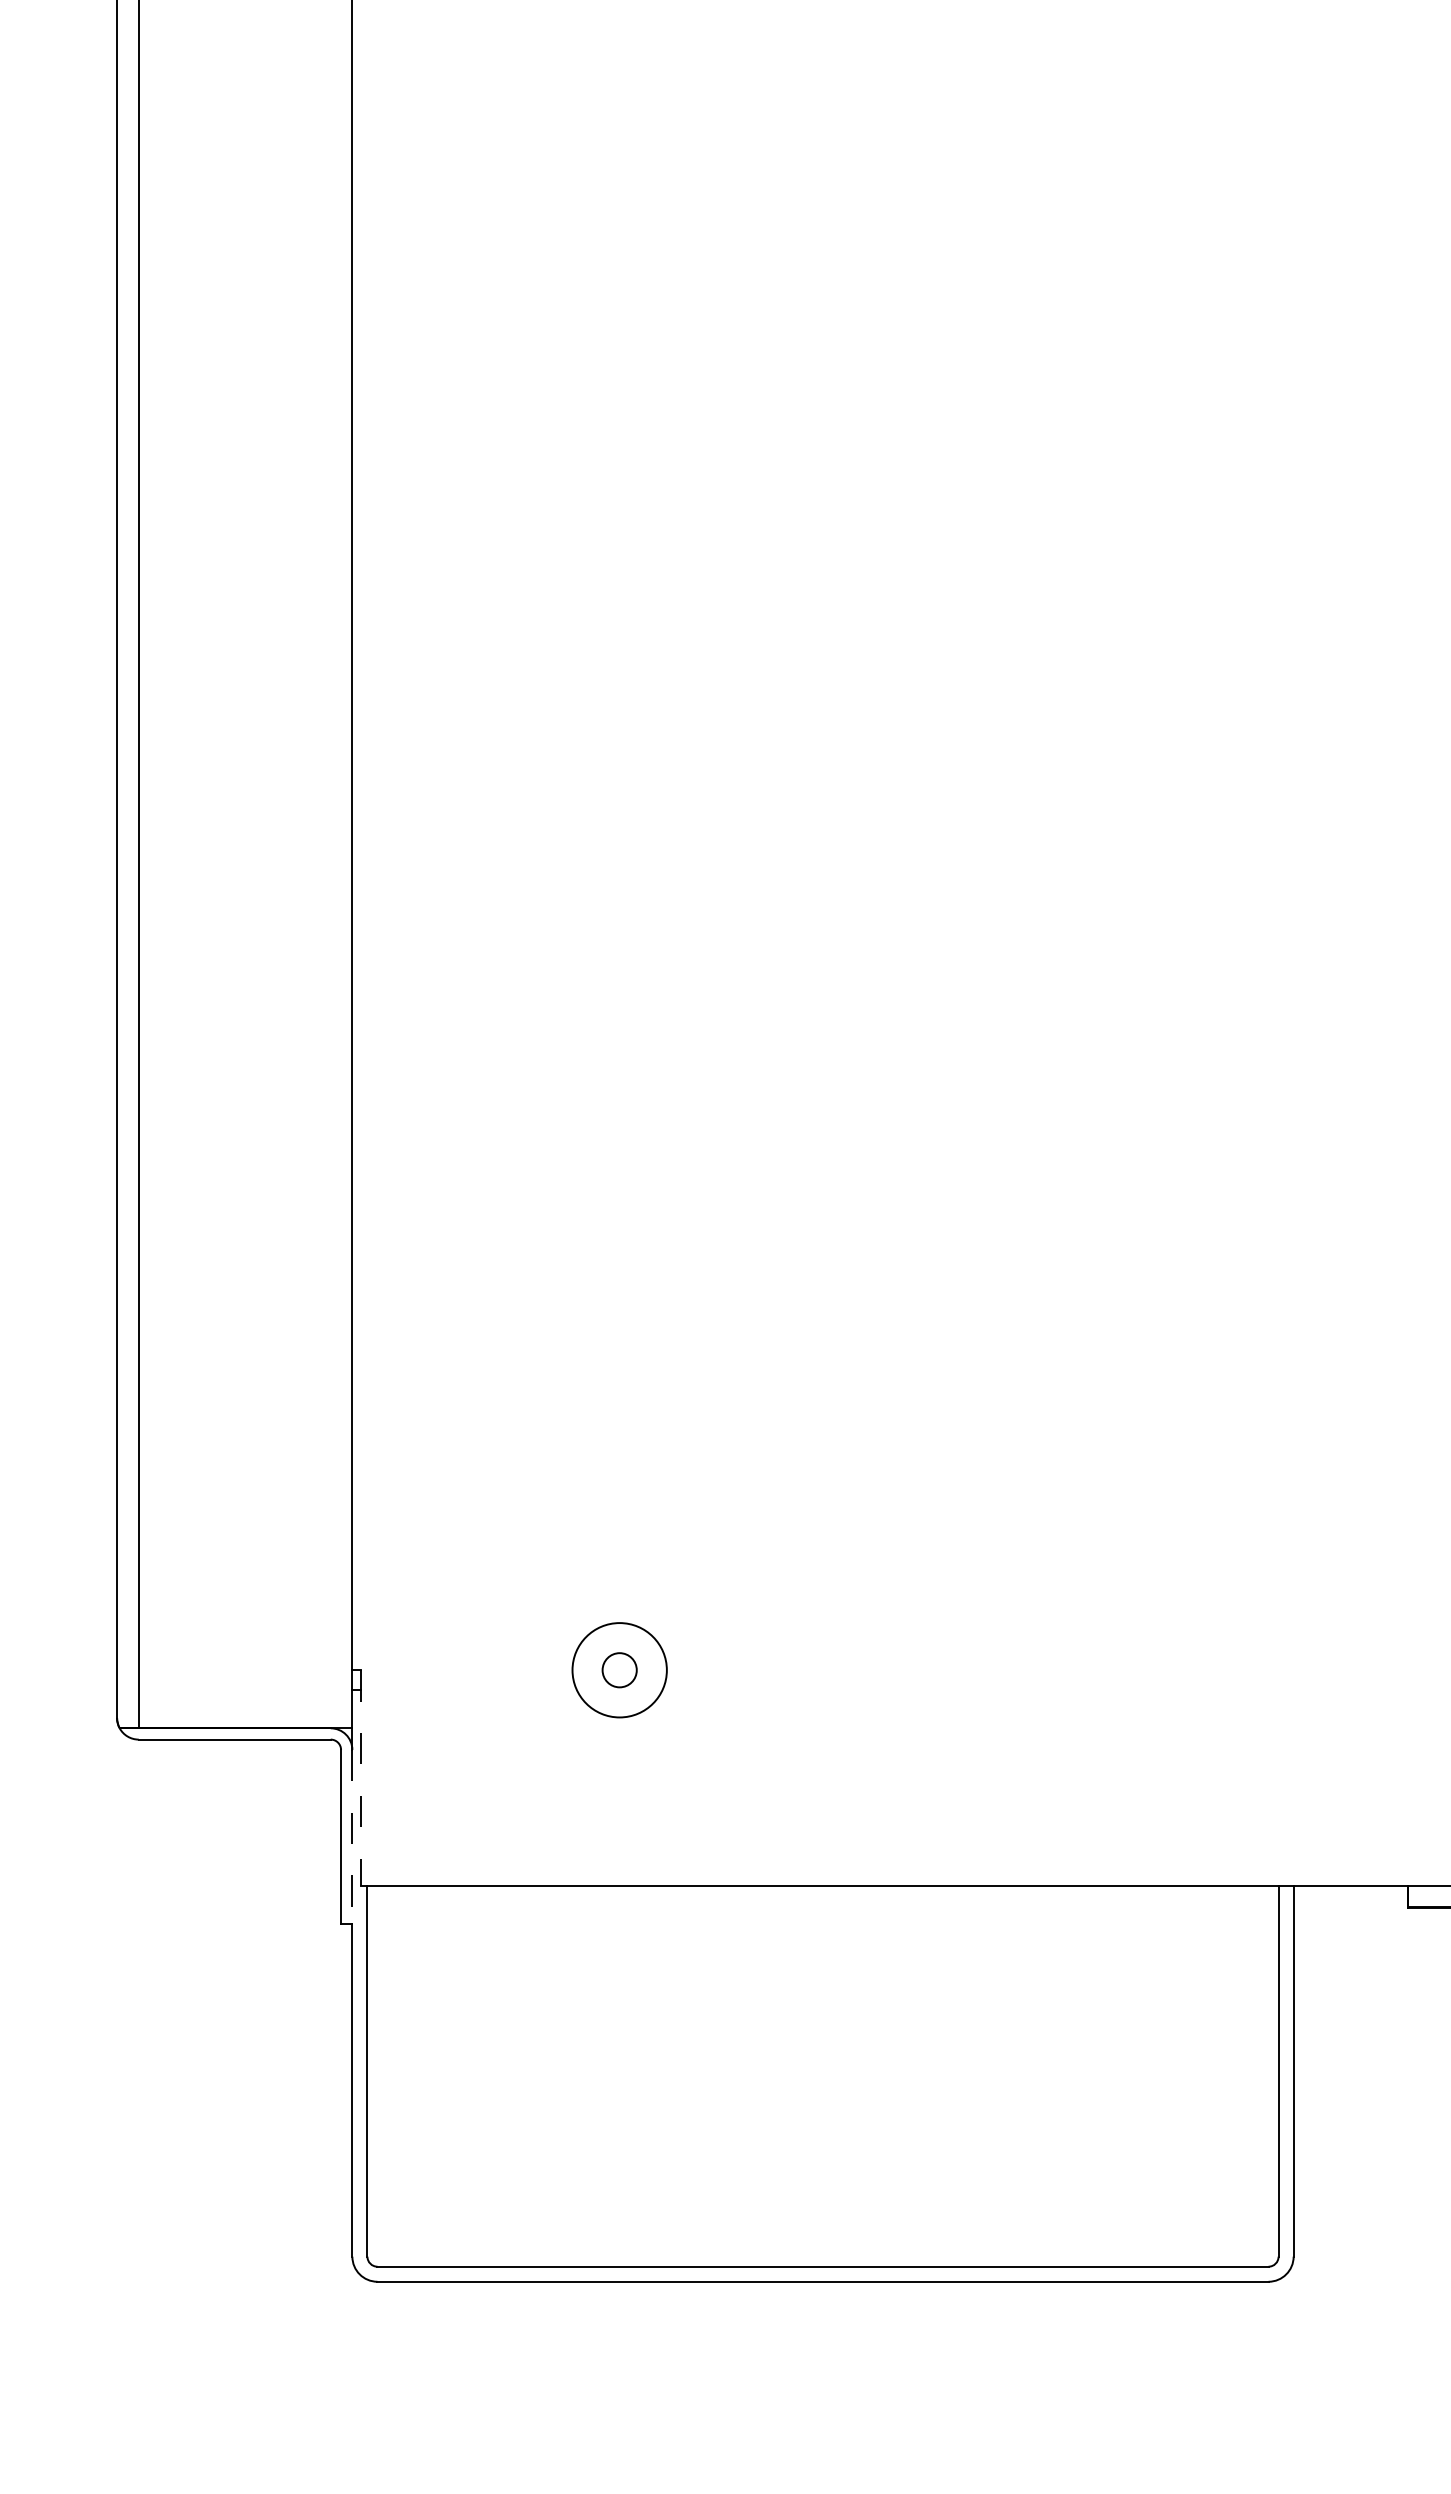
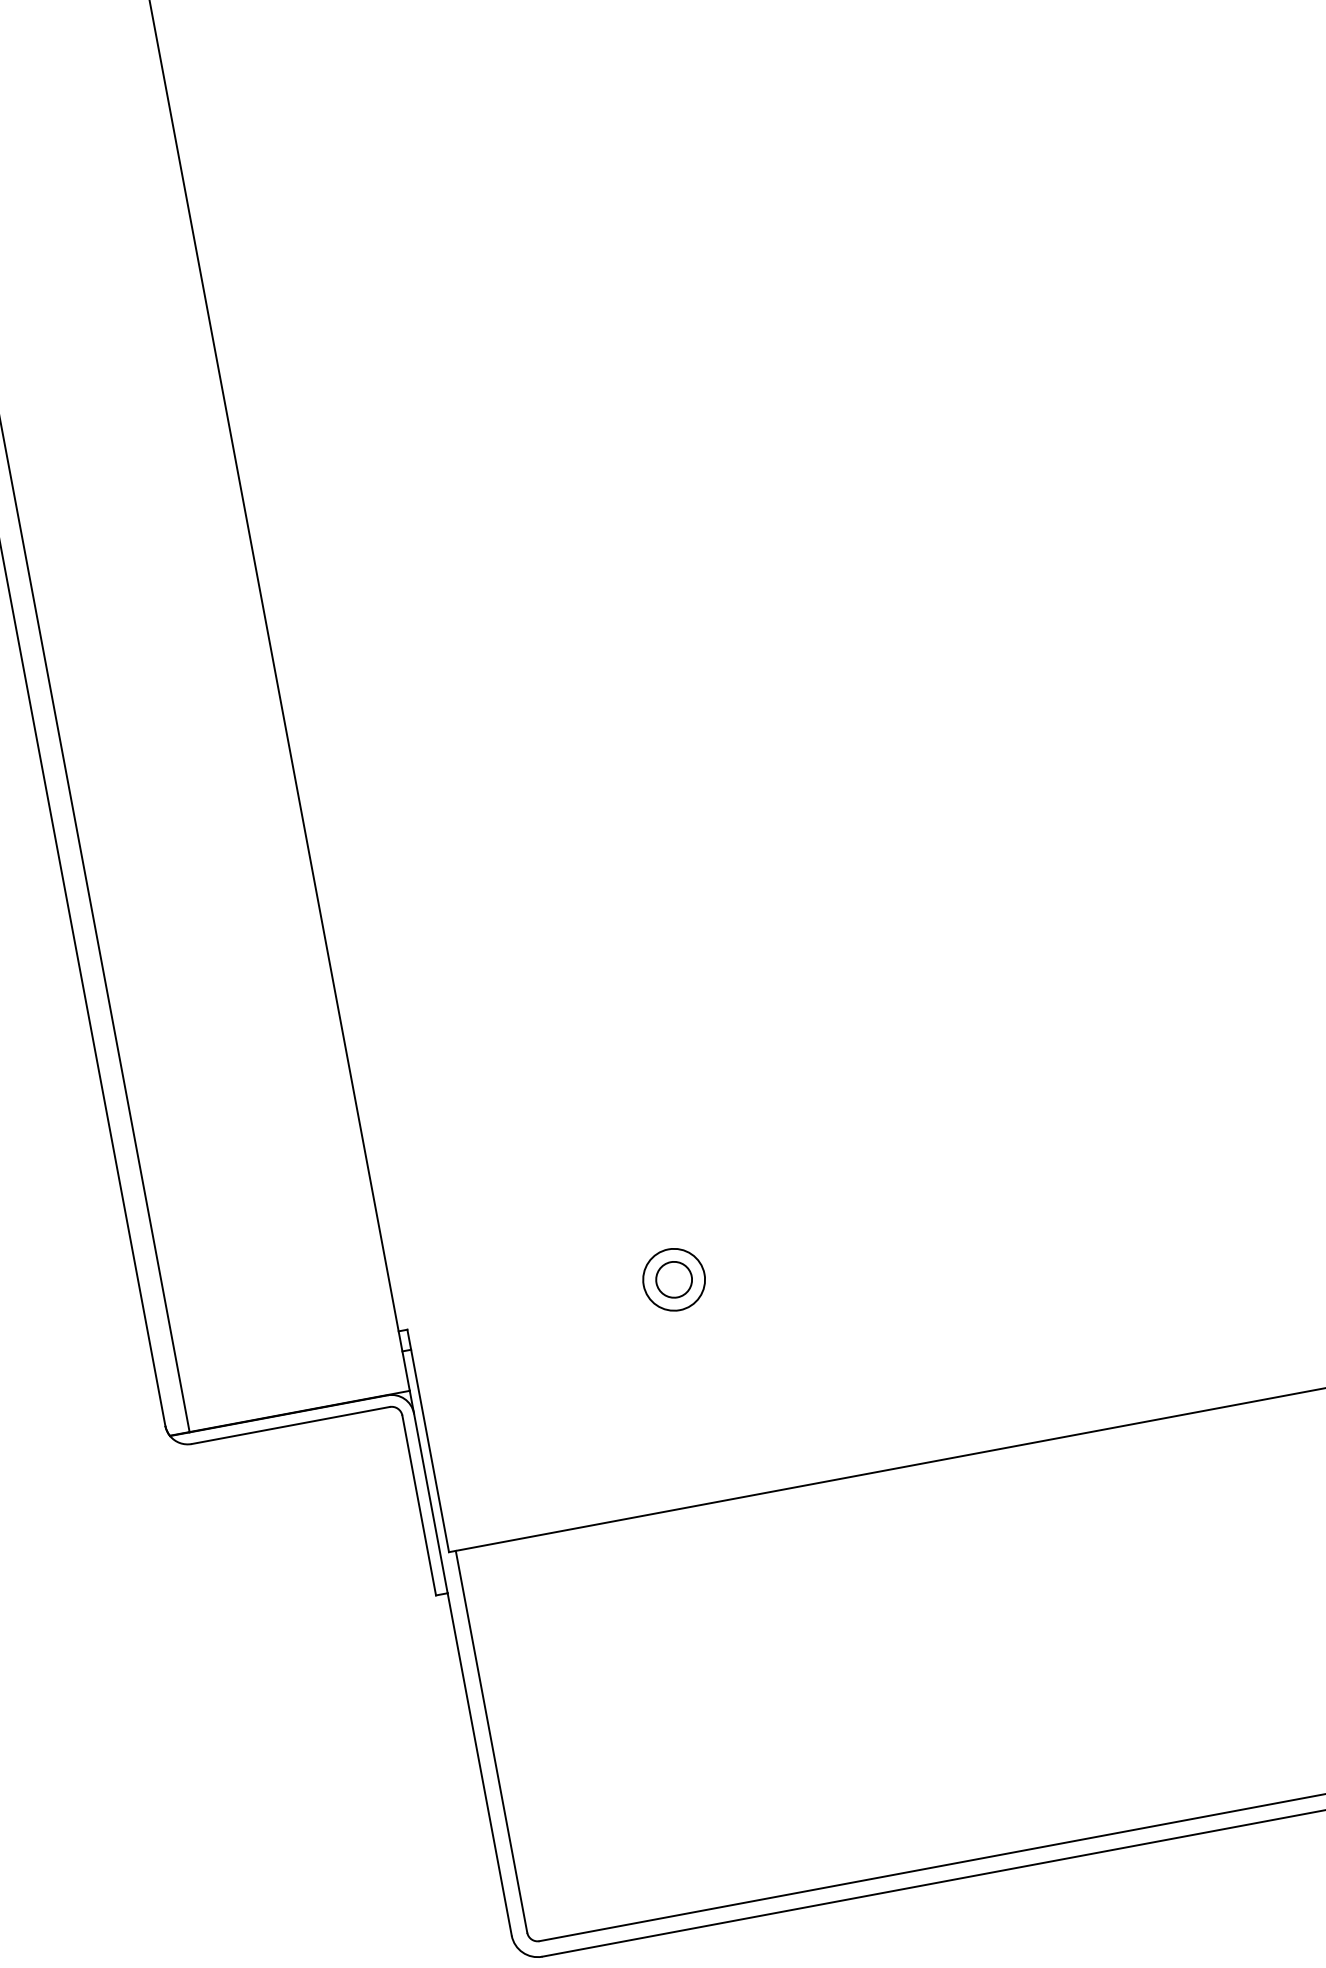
circle: (619, 1669) -> (673, 1279), size x0.62
line: (360, 1778) -> (427, 1441), dashed -> solid
line: (352, 1837) -> (431, 1503), dashed -> solid

